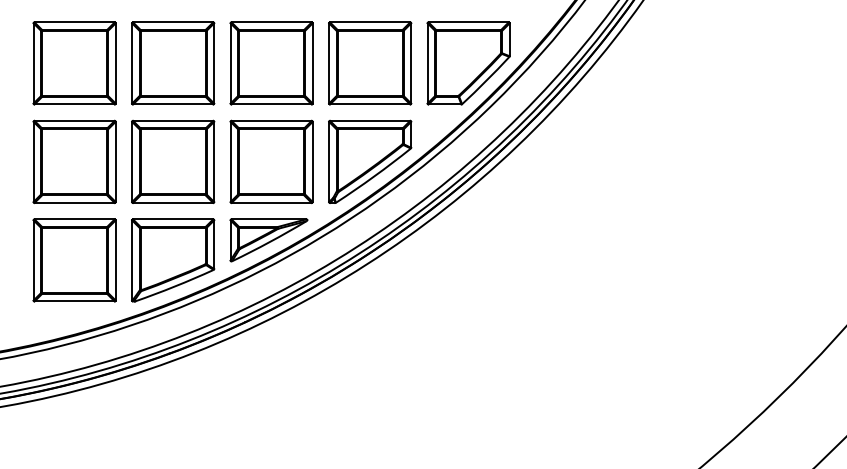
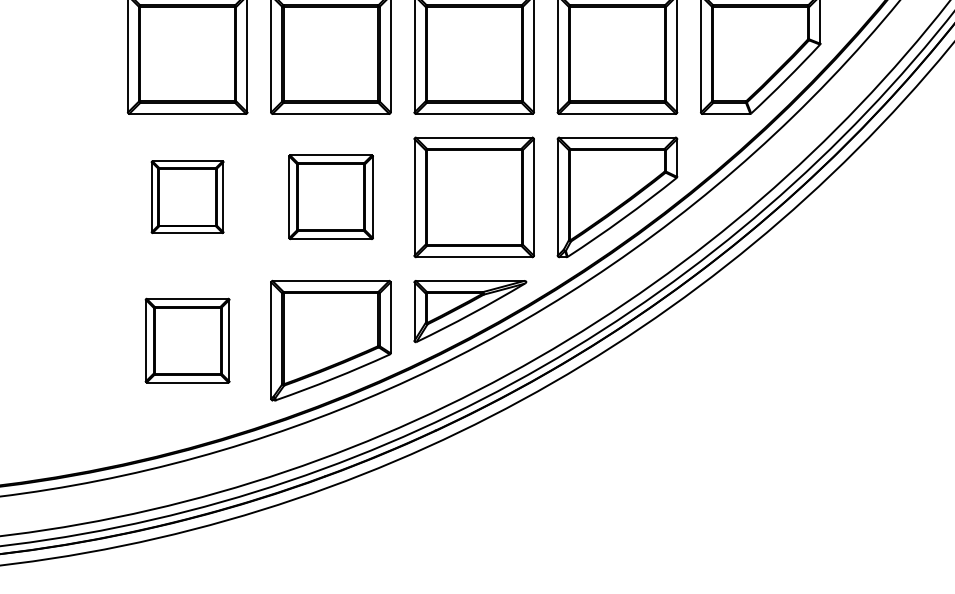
part: (74, 161) -> (187, 196), size x0.6
part: (173, 161) -> (331, 196), size x0.7
part: (74, 260) -> (187, 340), size x0.7

